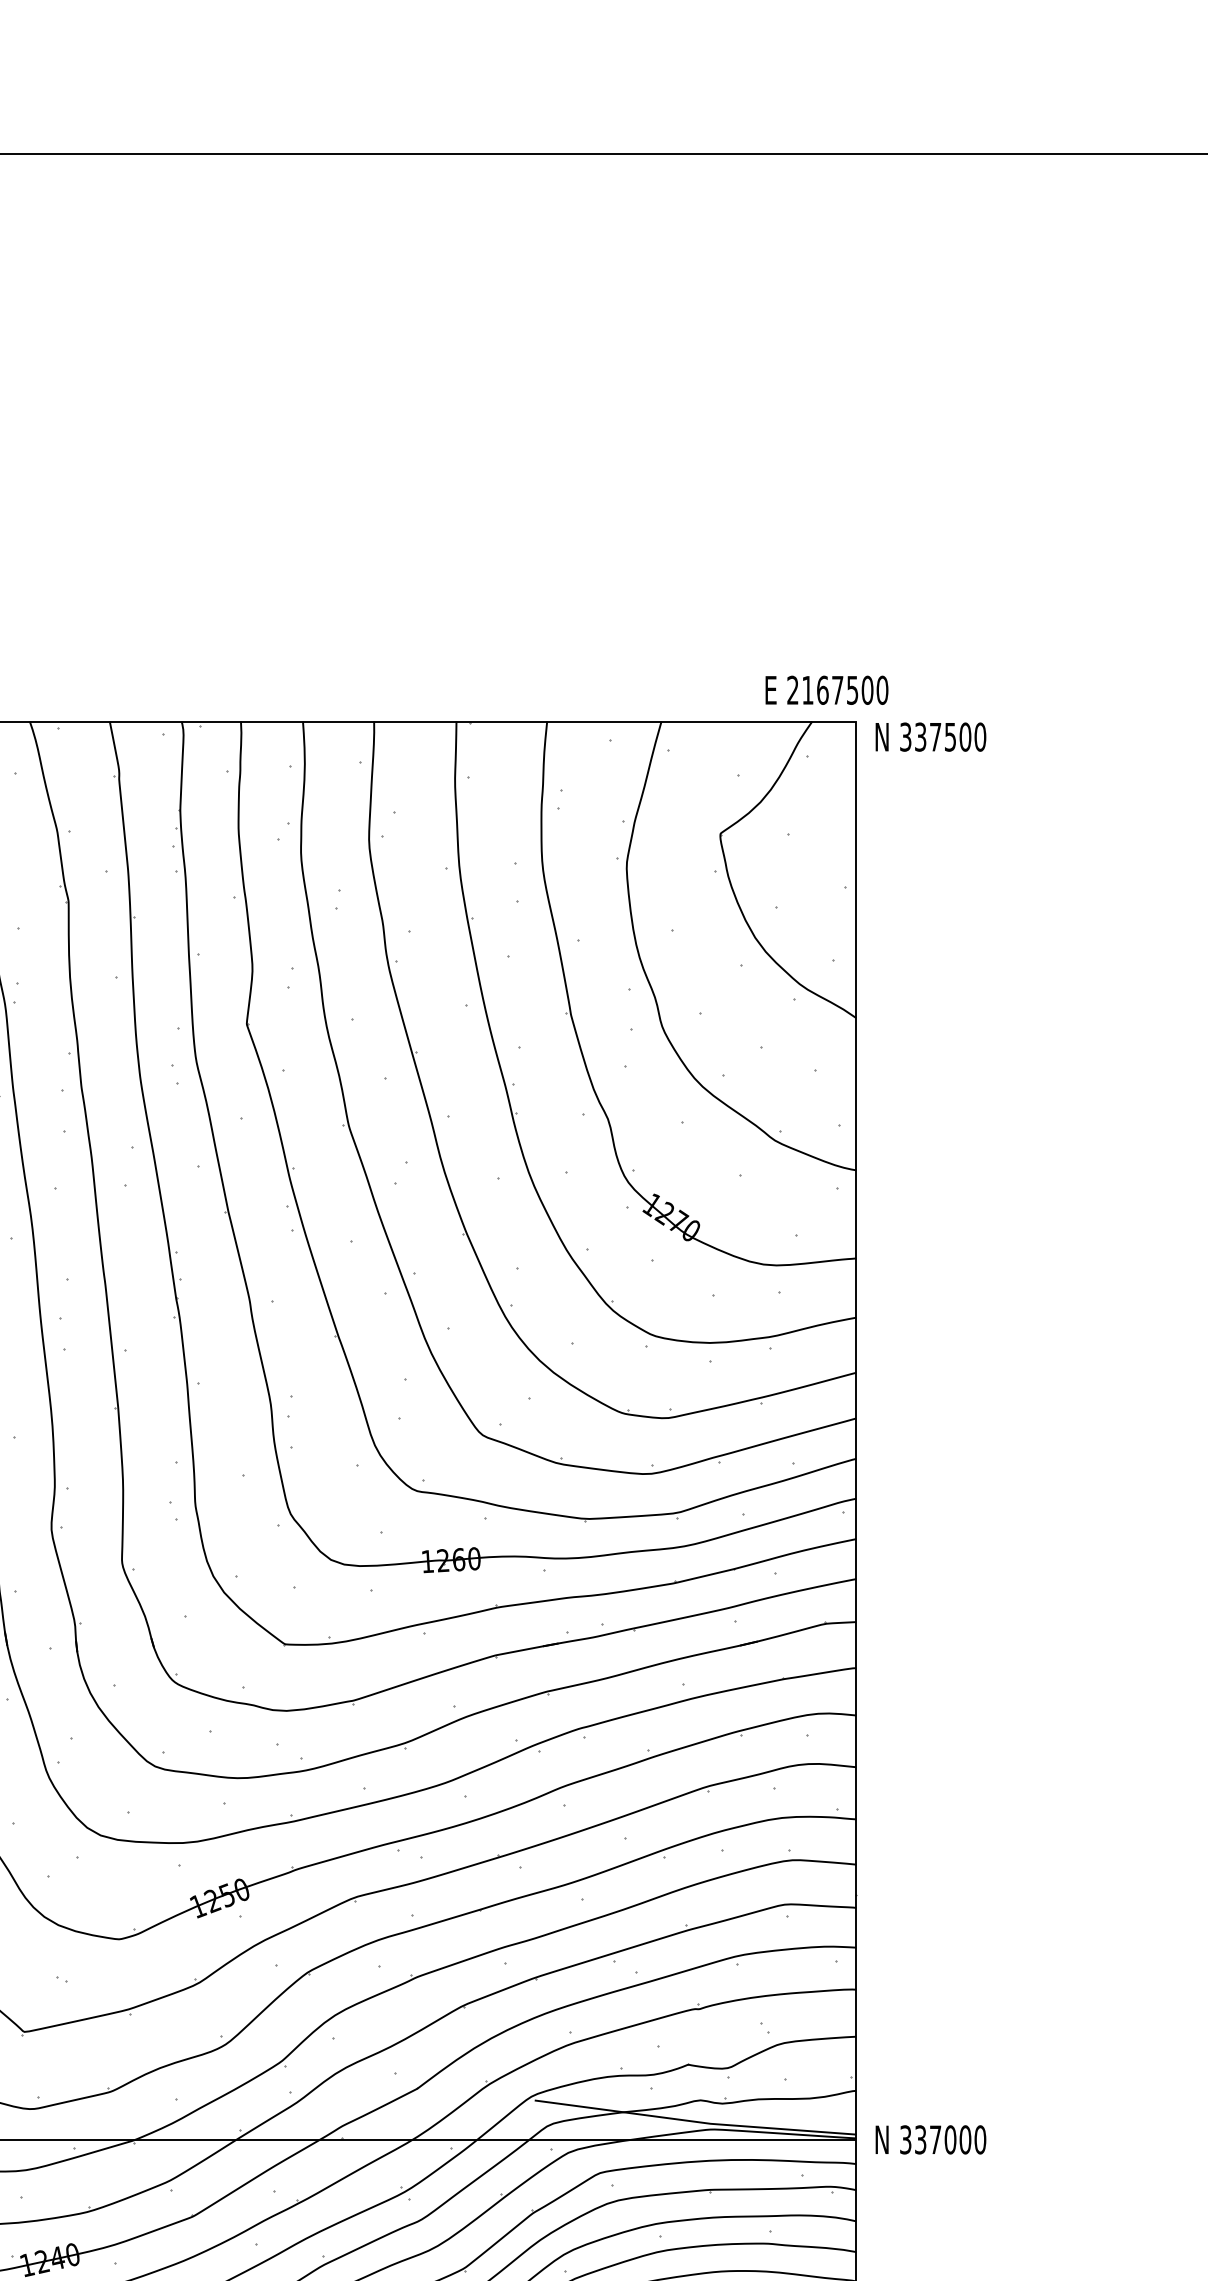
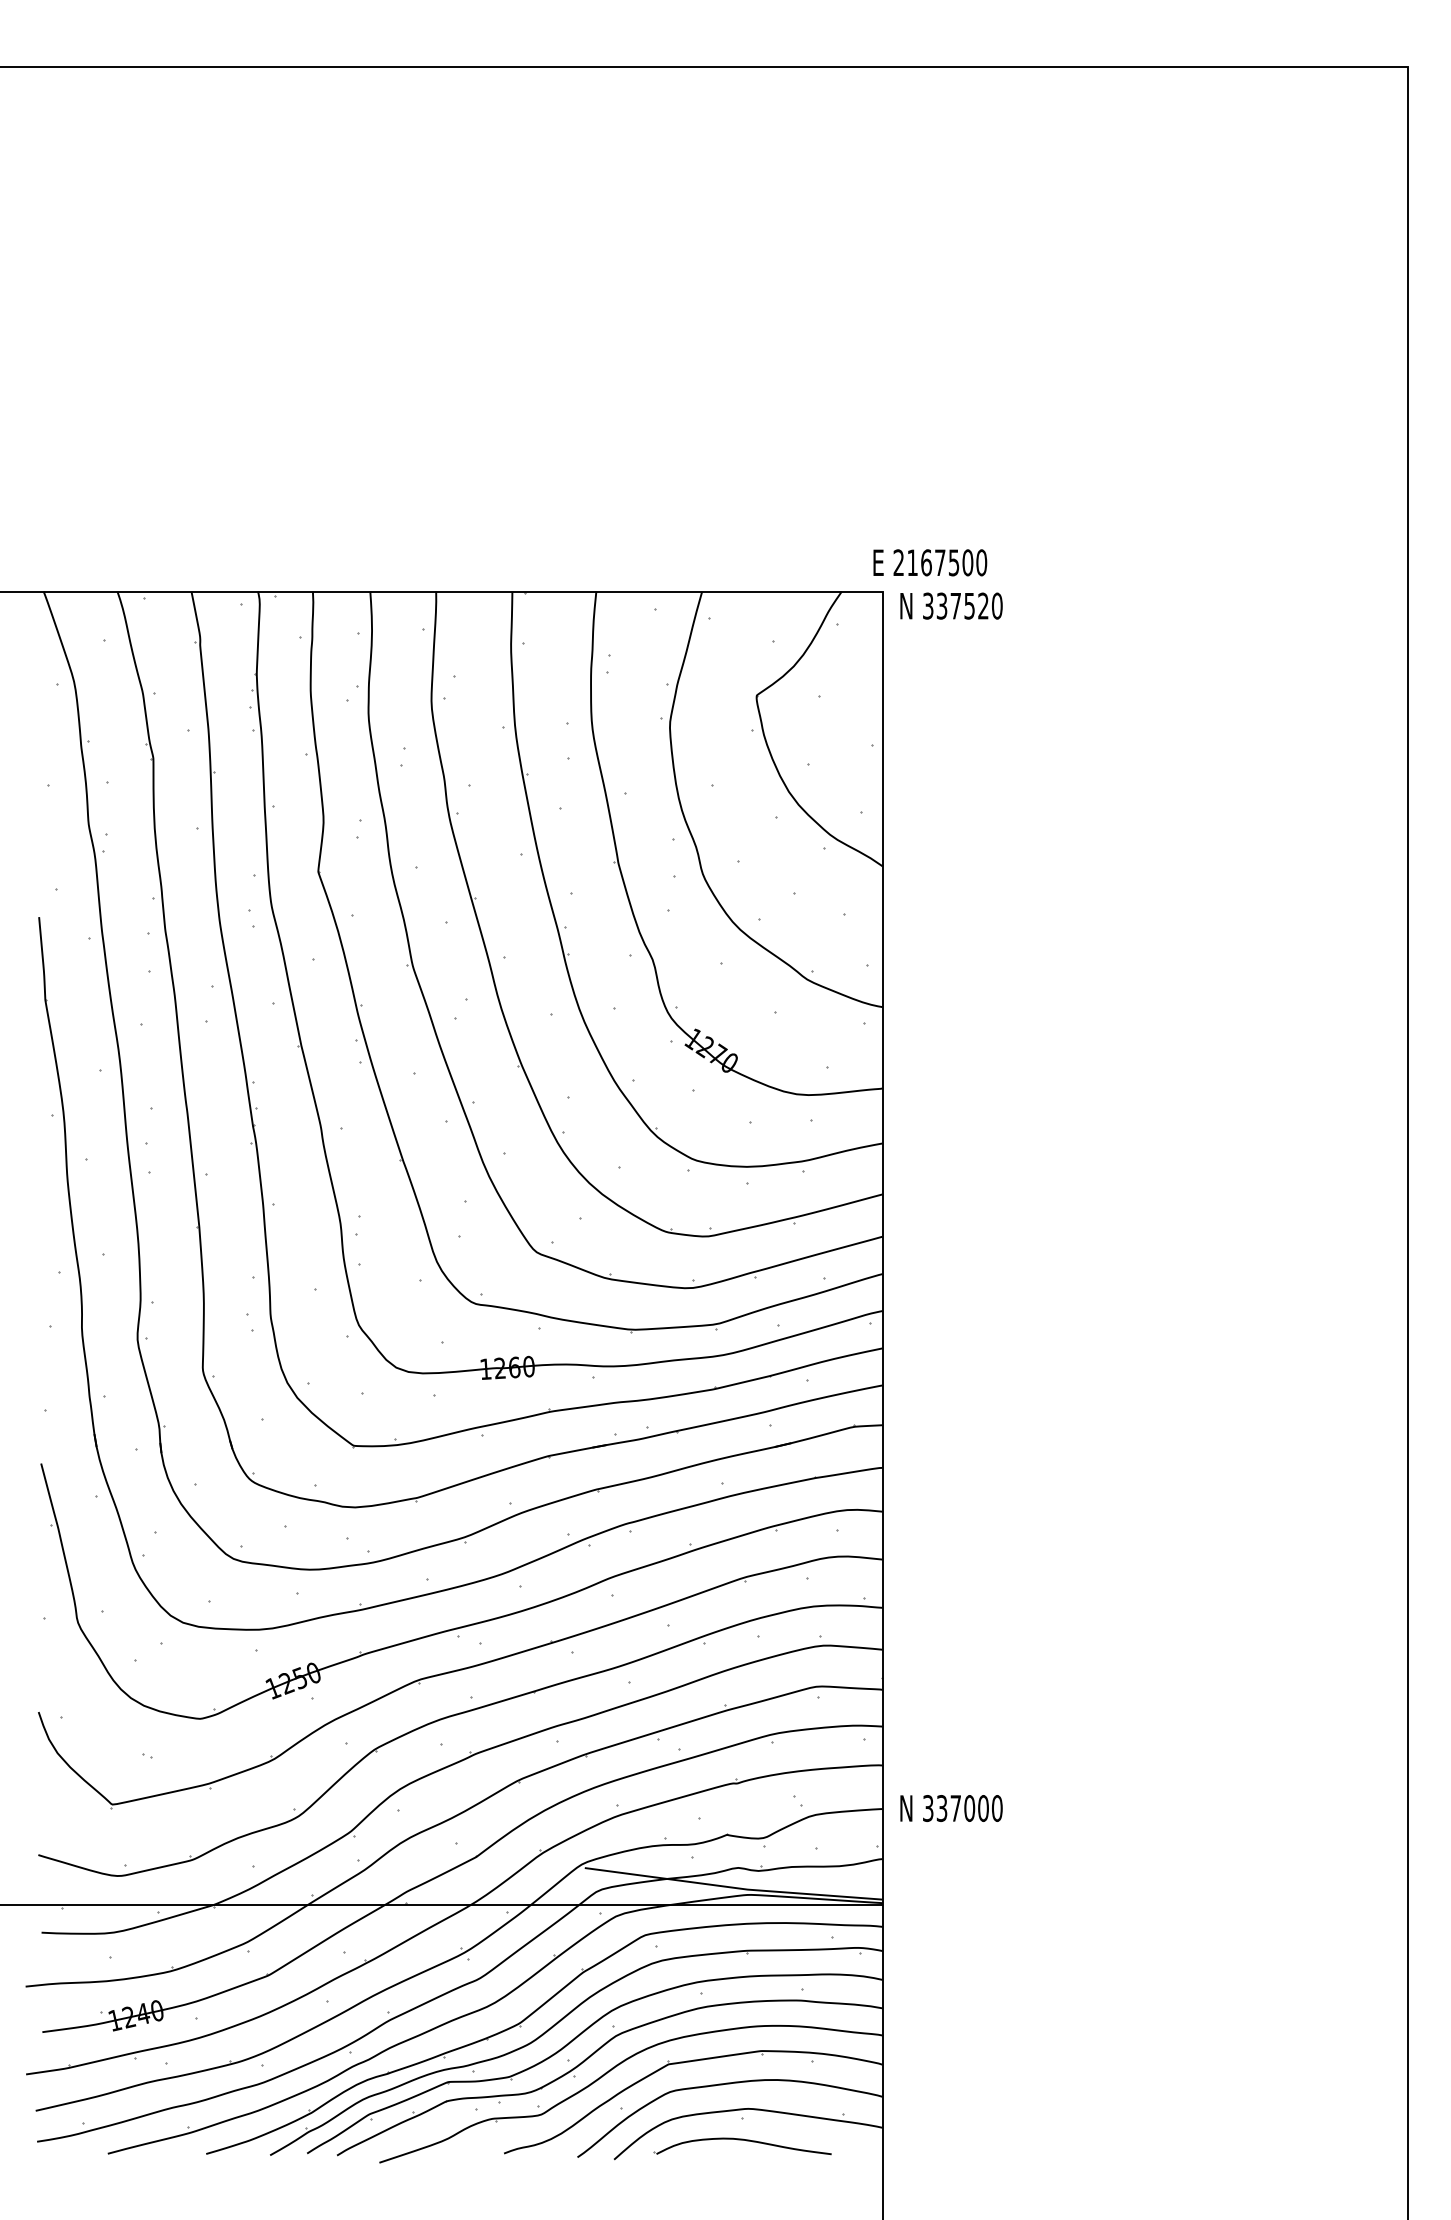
text: (827, 689) -> (930, 562), moved
text: (965, 736) -> (983, 605), 337500 -> 337520
text: (930, 2139) -> (951, 1808), moved

